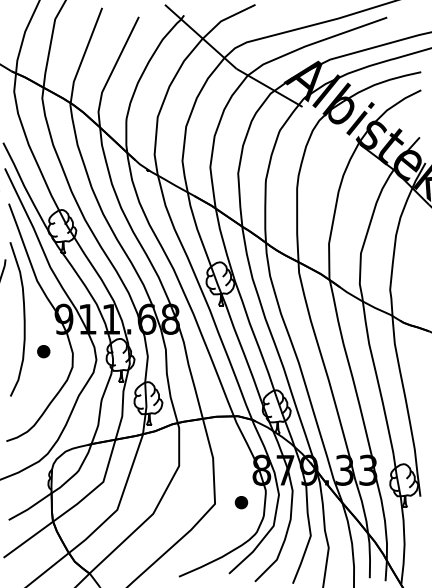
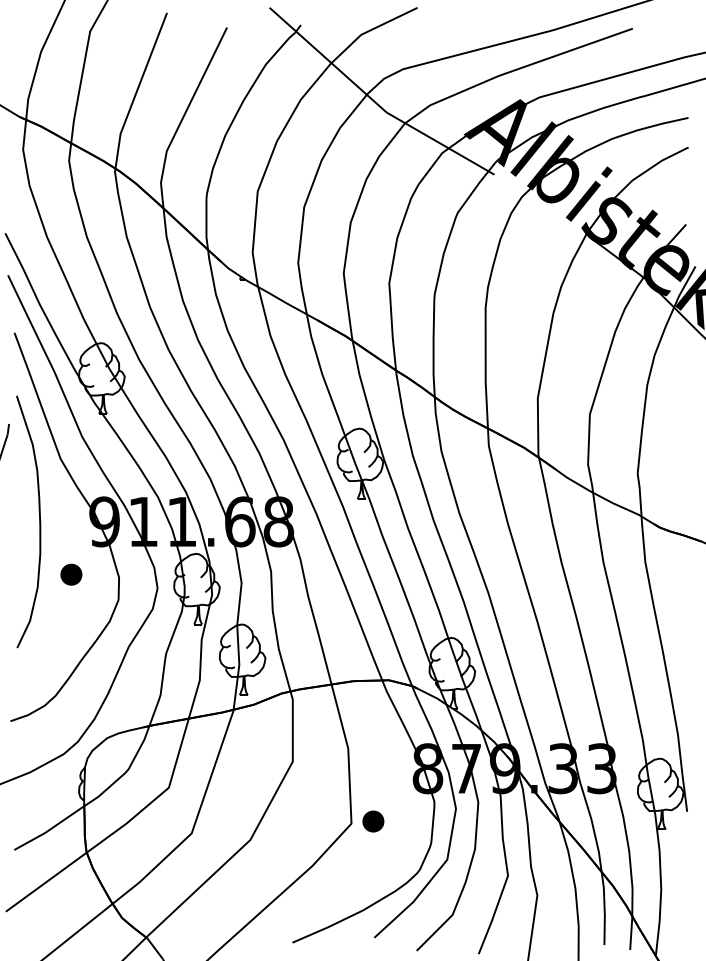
part: (241, 502) -> (373, 821), moved

